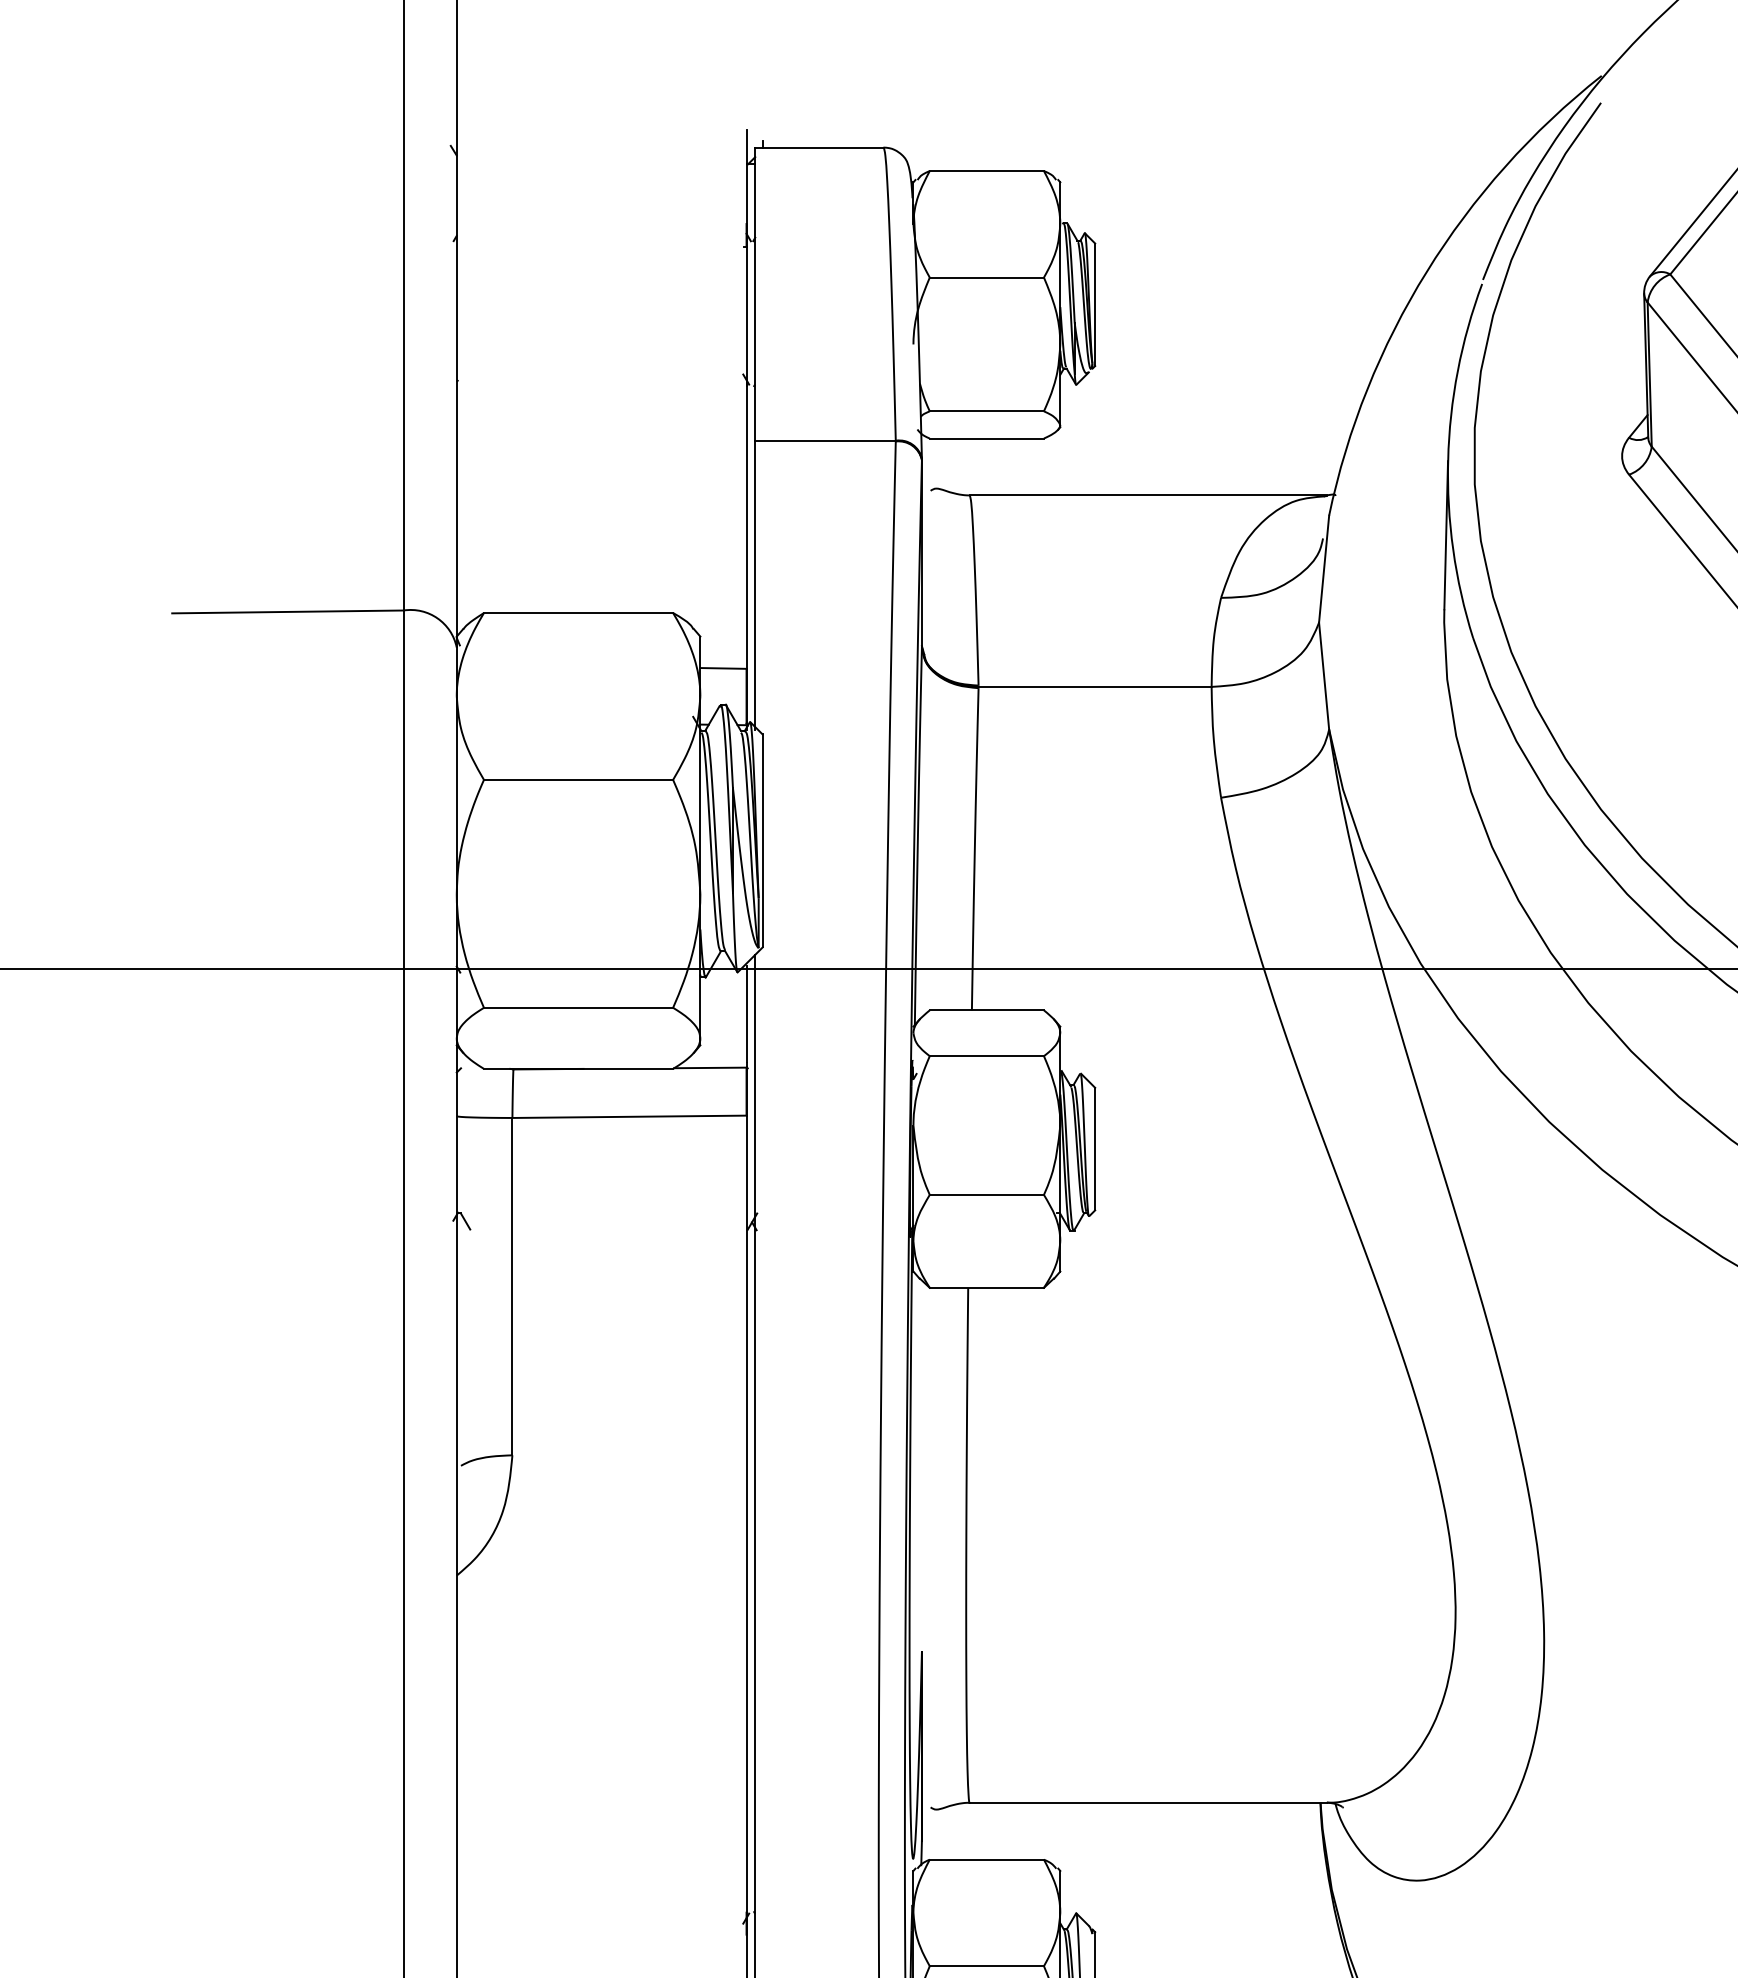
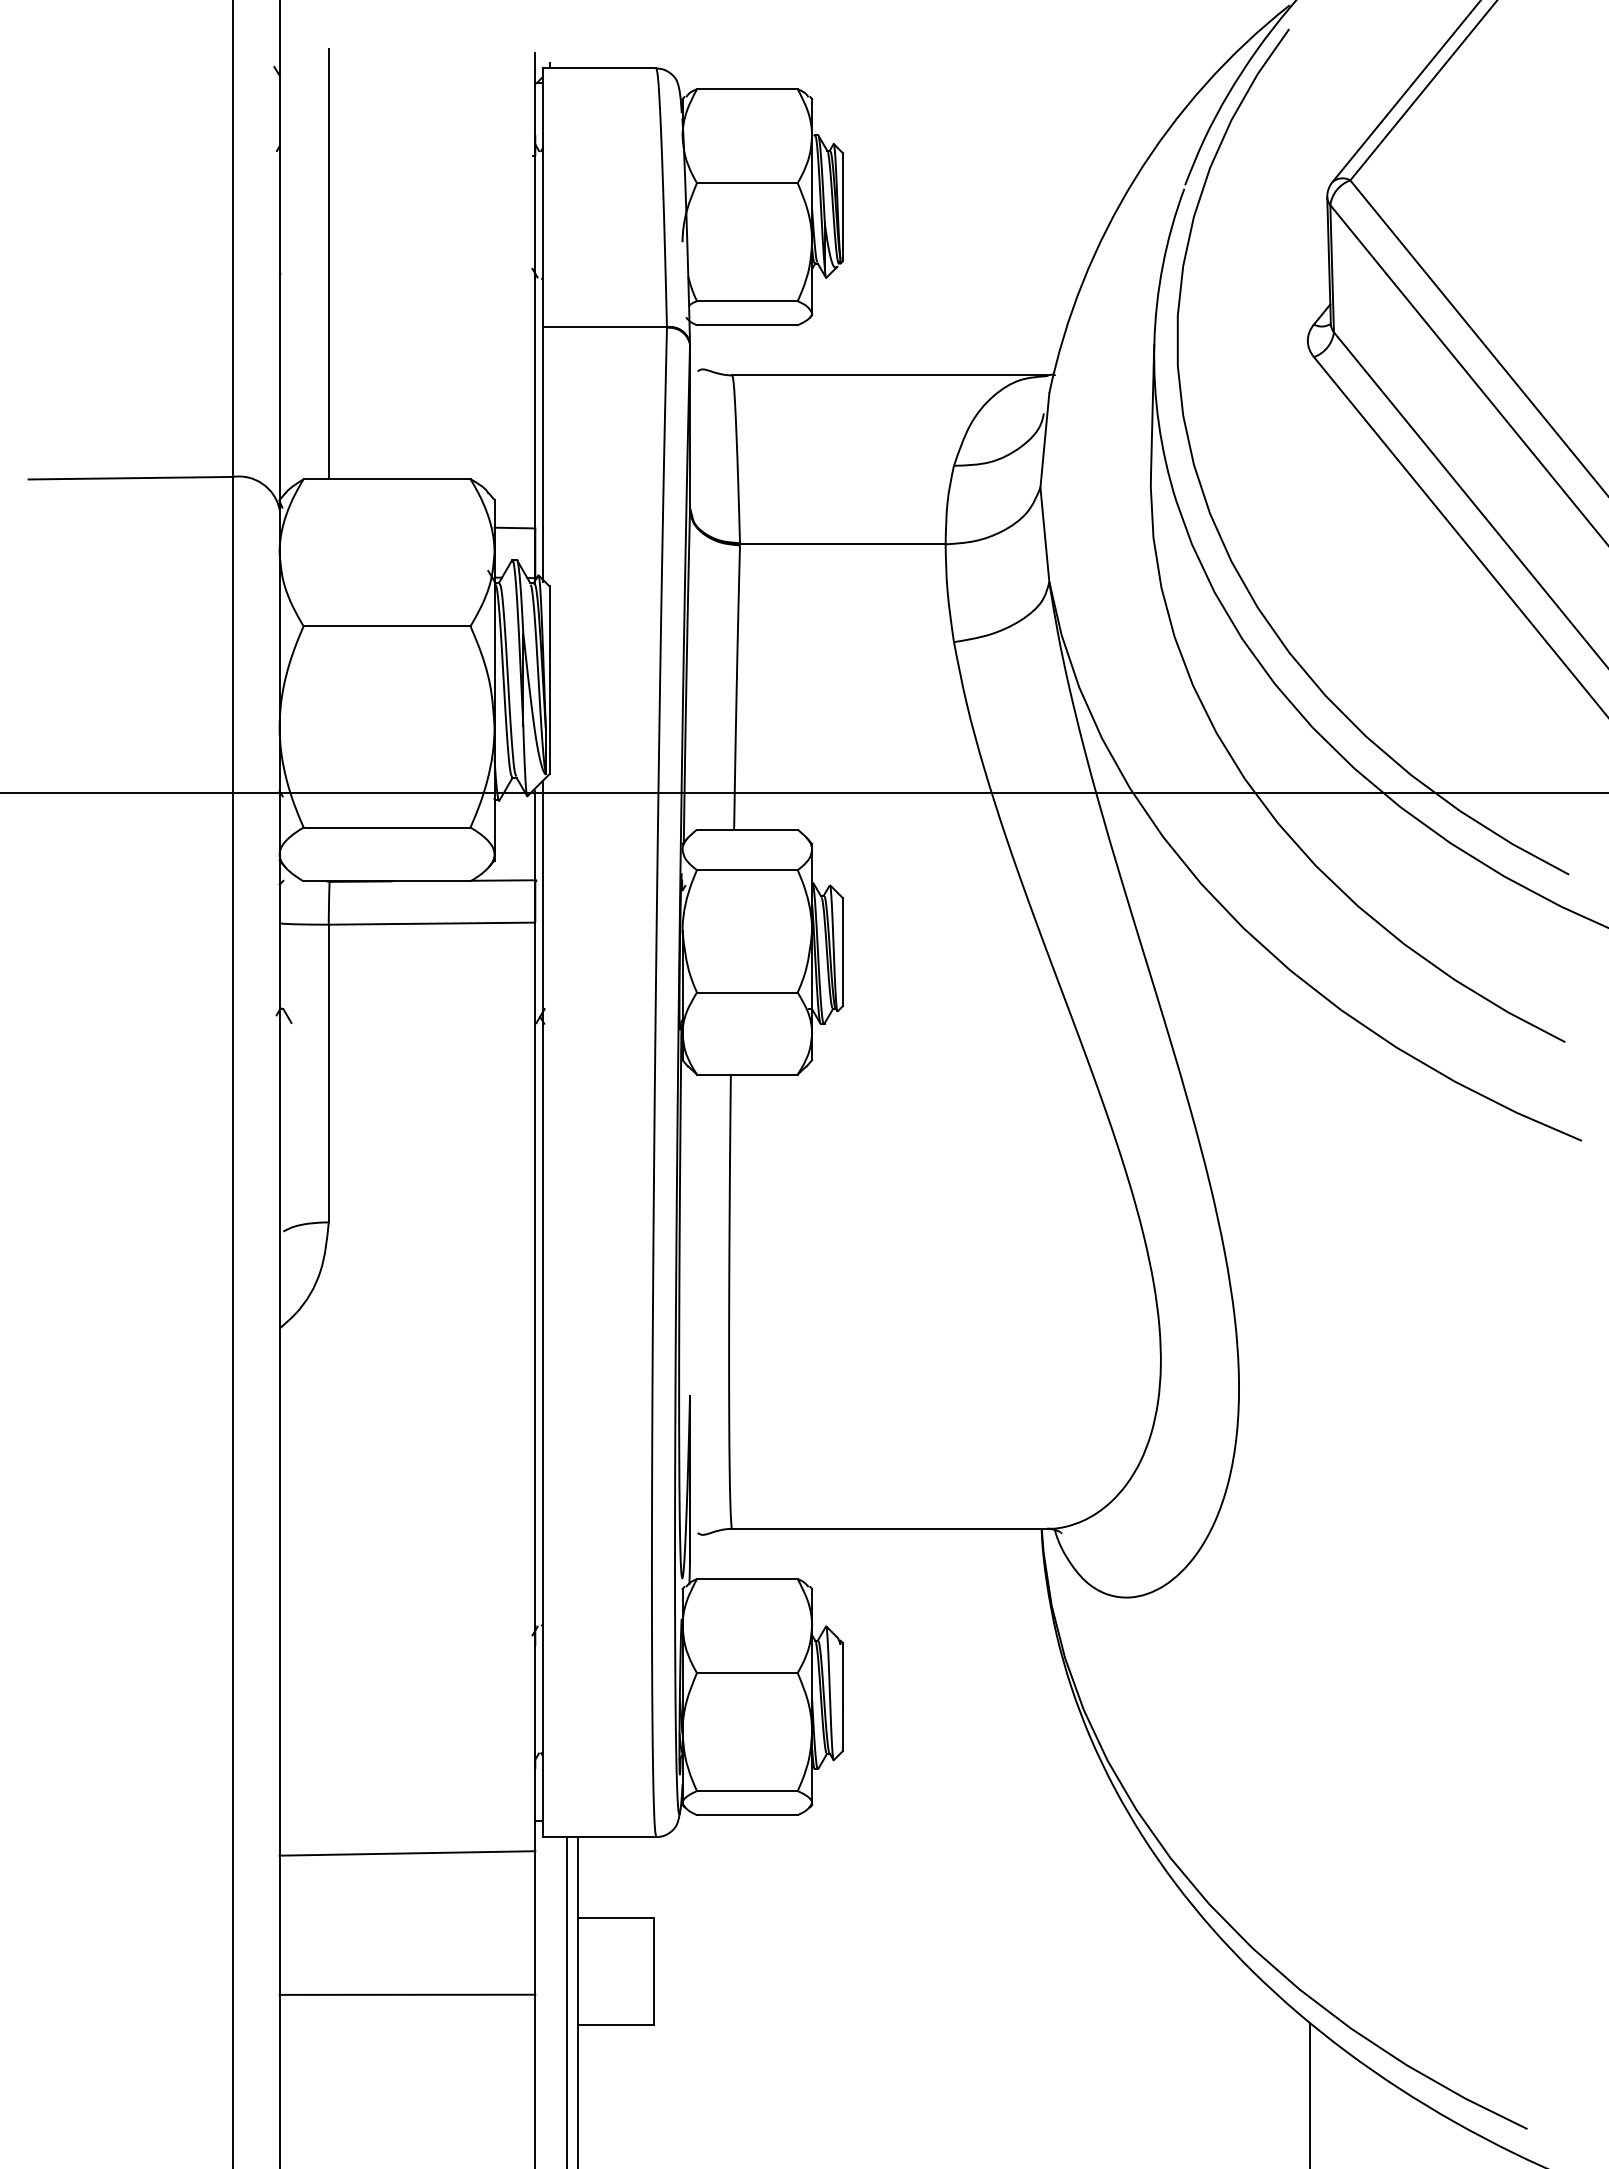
line: (512, 369) -> (328, 264), added

